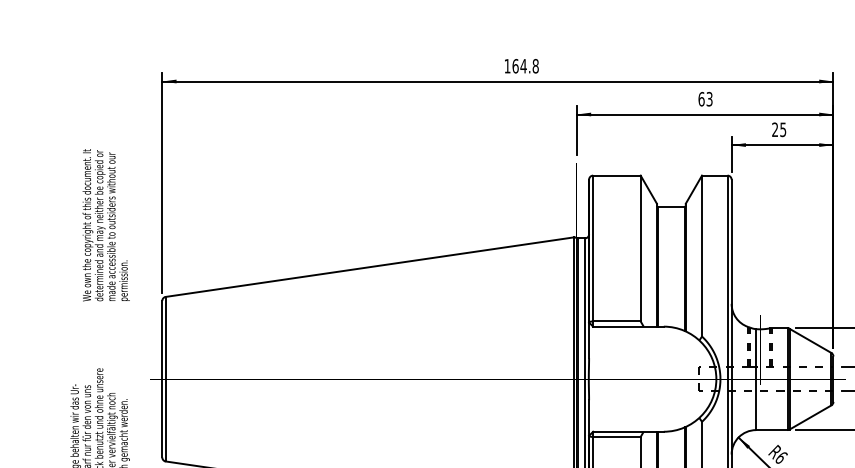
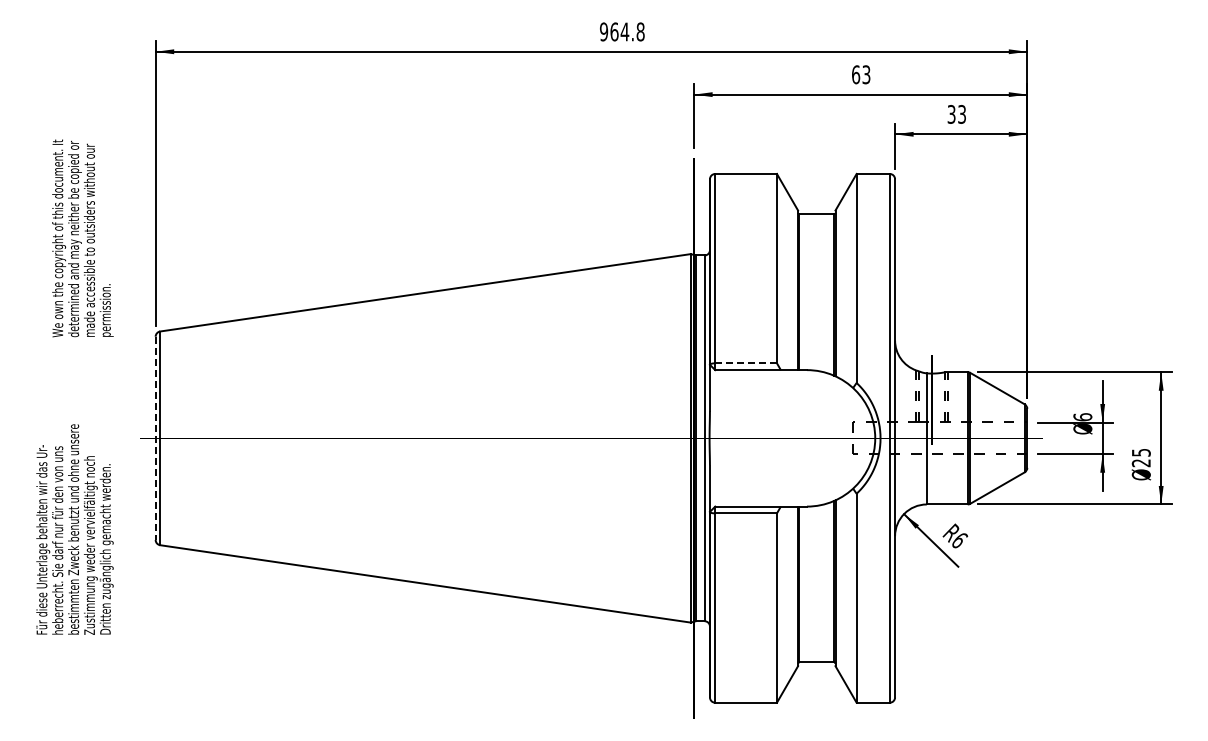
text: (507, 65) -> (604, 31), 164.8 -> 964.8
text: (778, 129) -> (956, 114), 25 -> 33
line: (617, 321) -> (746, 363), solid -> dashed
line: (162, 379) -> (155, 438), solid -> dashed

